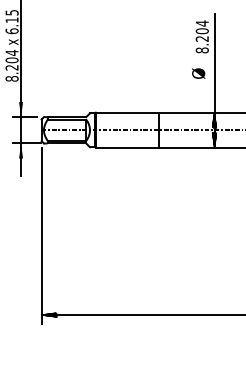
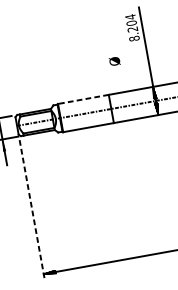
text: (198, 73) -> (114, 61), moved
line: (127, 112) -> (83, 99), solid -> dashed
line: (41, 235) -> (32, 210), solid -> dashed

